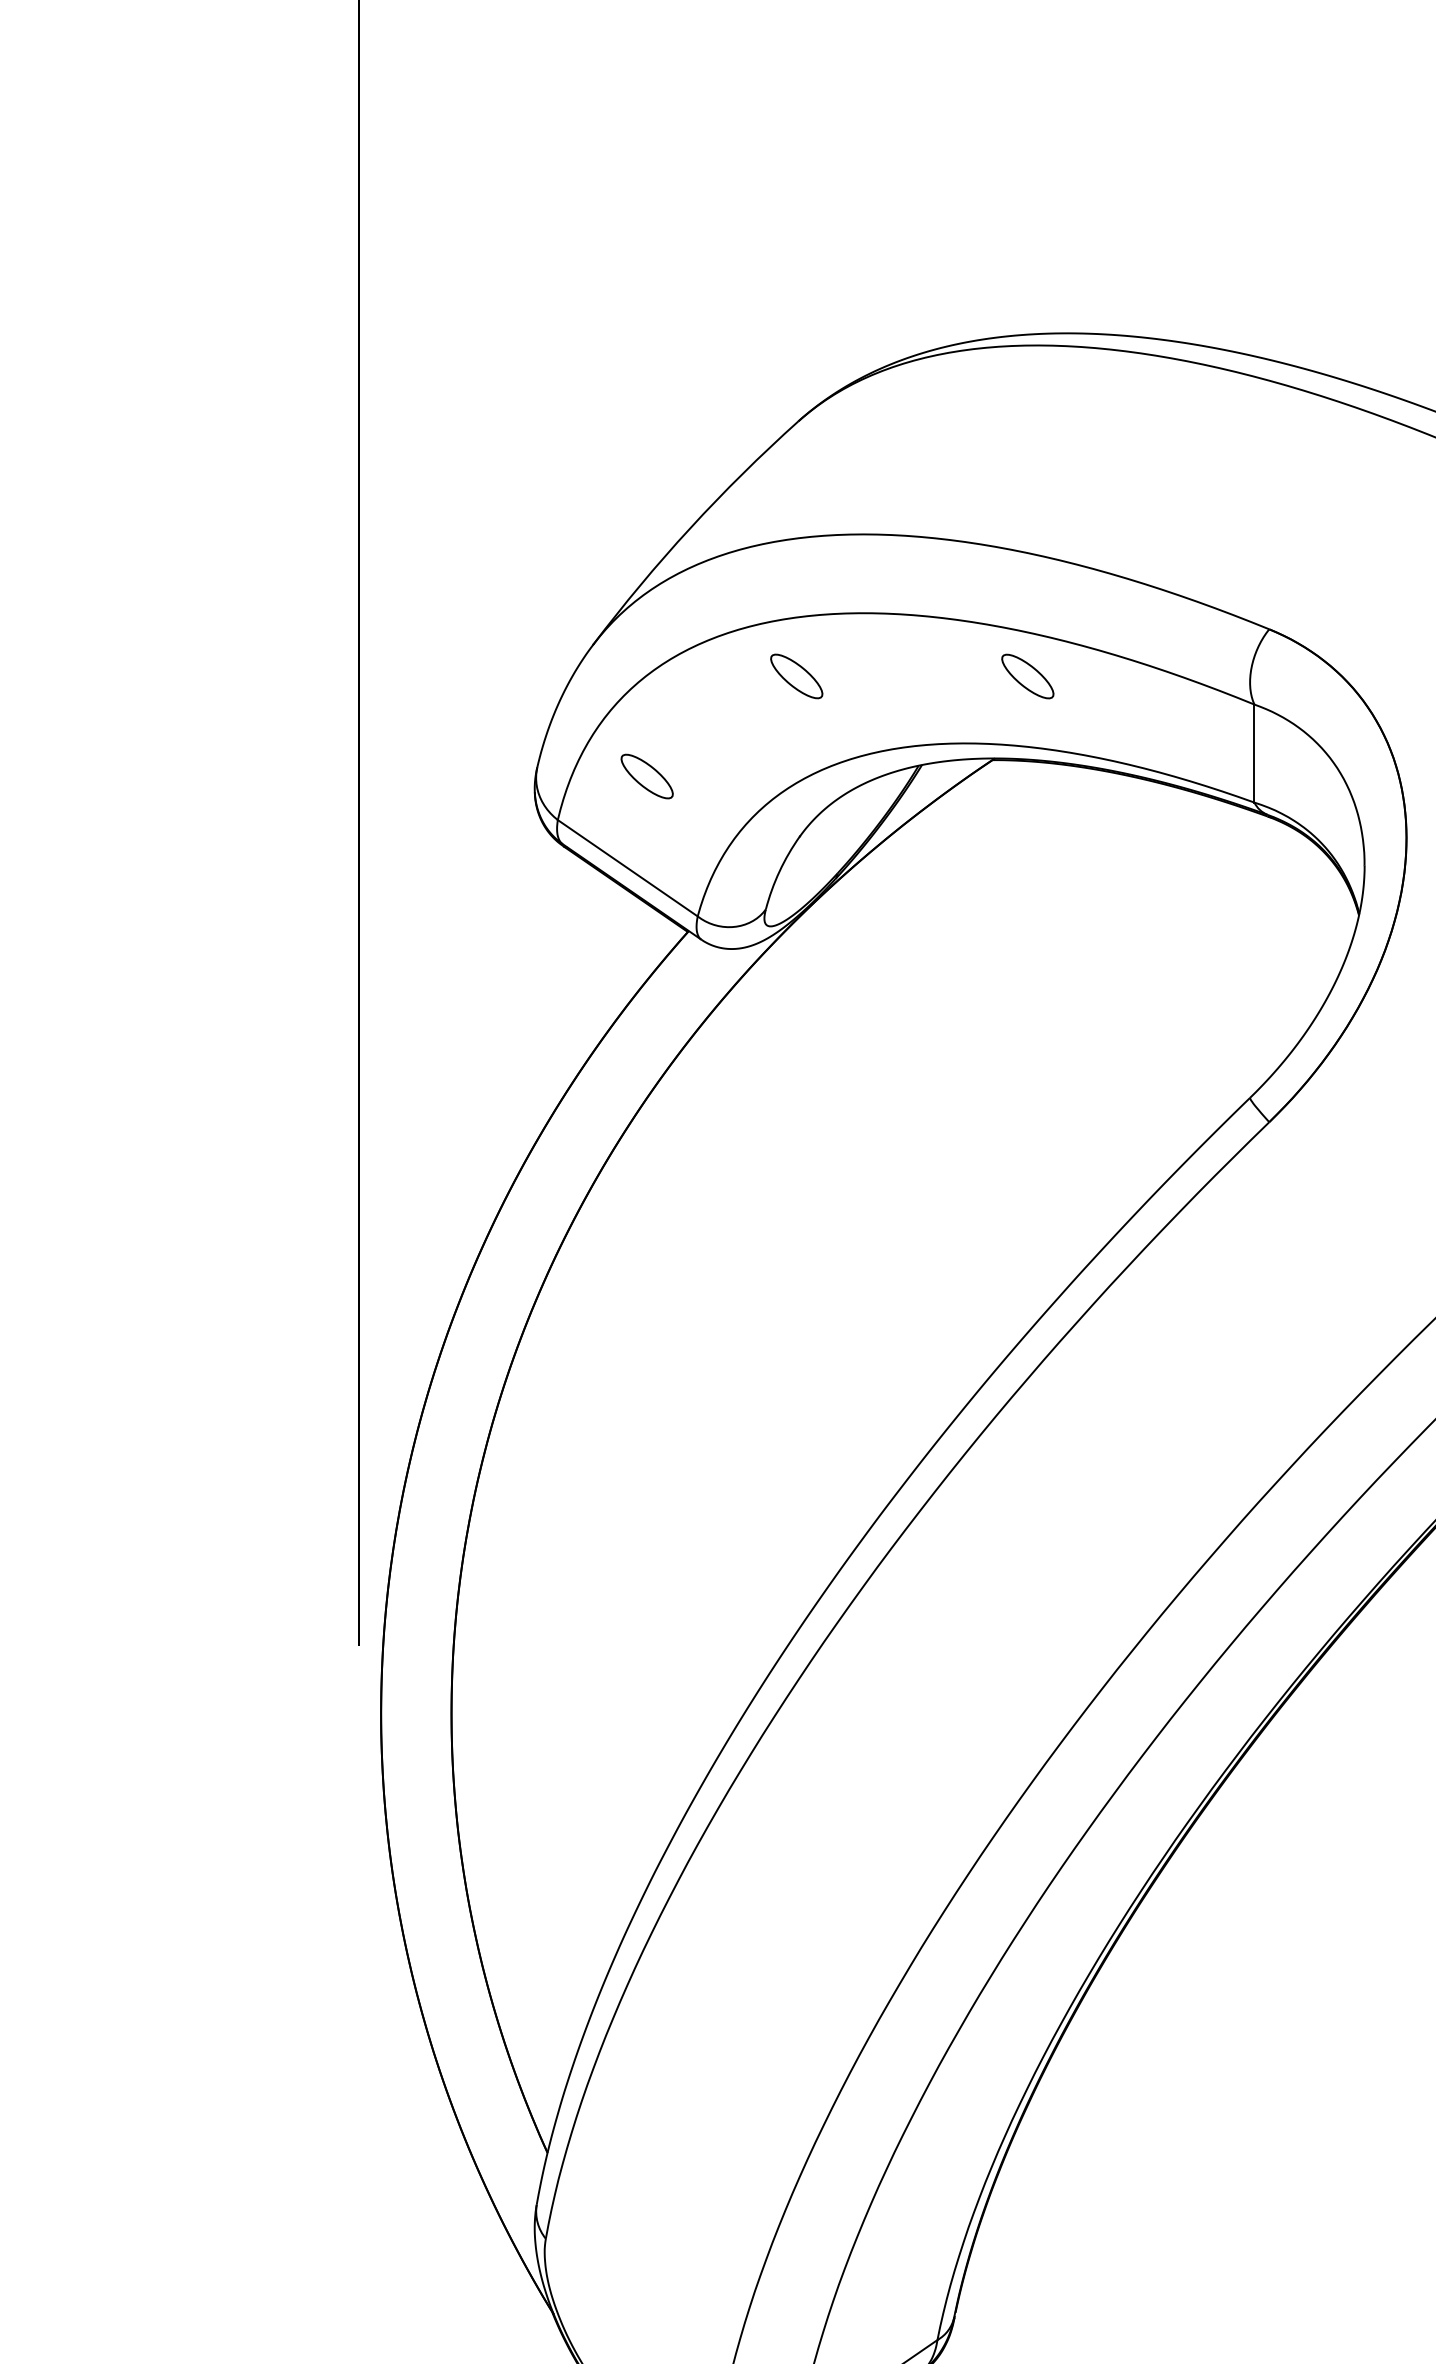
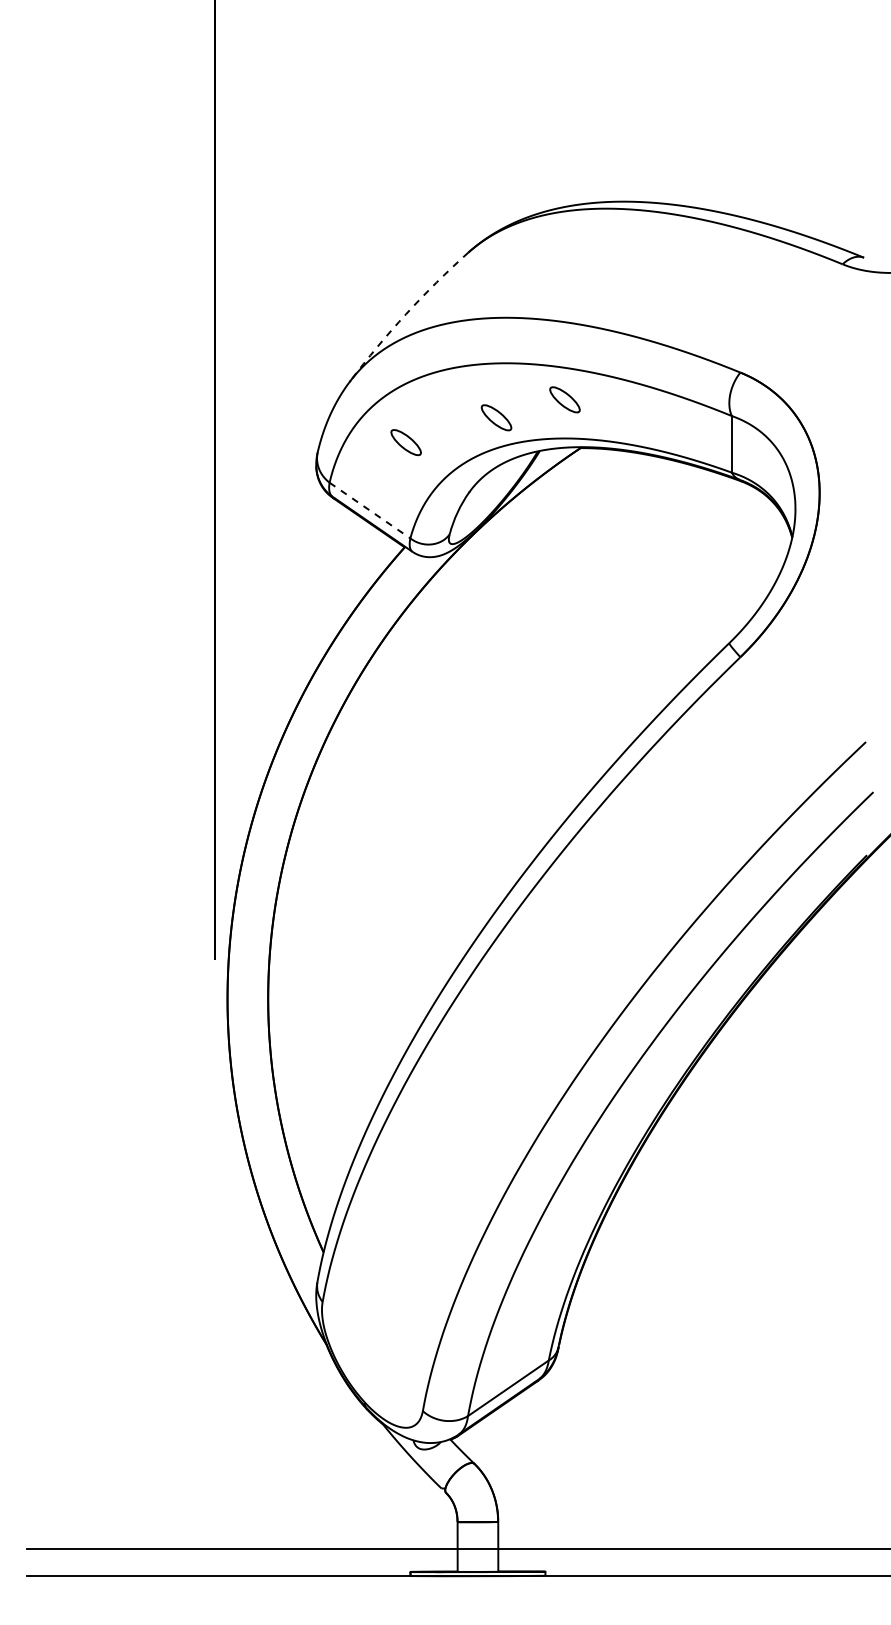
arc: (691, 528) -> (406, 314), solid -> dashed
part: (796, 675) -> (496, 417), moved
part: (1026, 675) -> (564, 399), moved
part: (646, 776) -> (405, 442), moved
line: (628, 868) -> (370, 510), solid -> dashed

